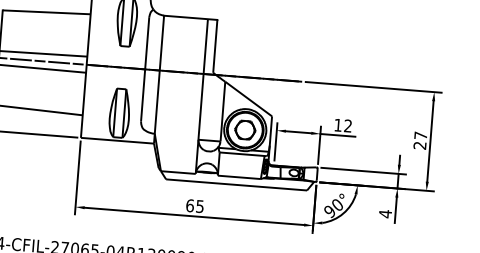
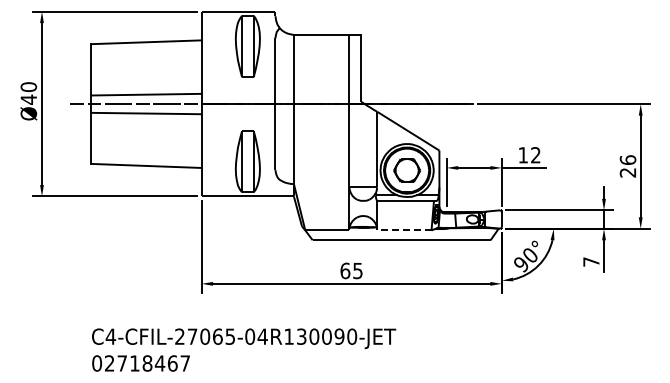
text: (420, 135) -> (627, 159), 27 -> 26
line: (238, 177) -> (403, 230), solid -> dashed
text: (385, 213) -> (591, 261), 4 -> 7

